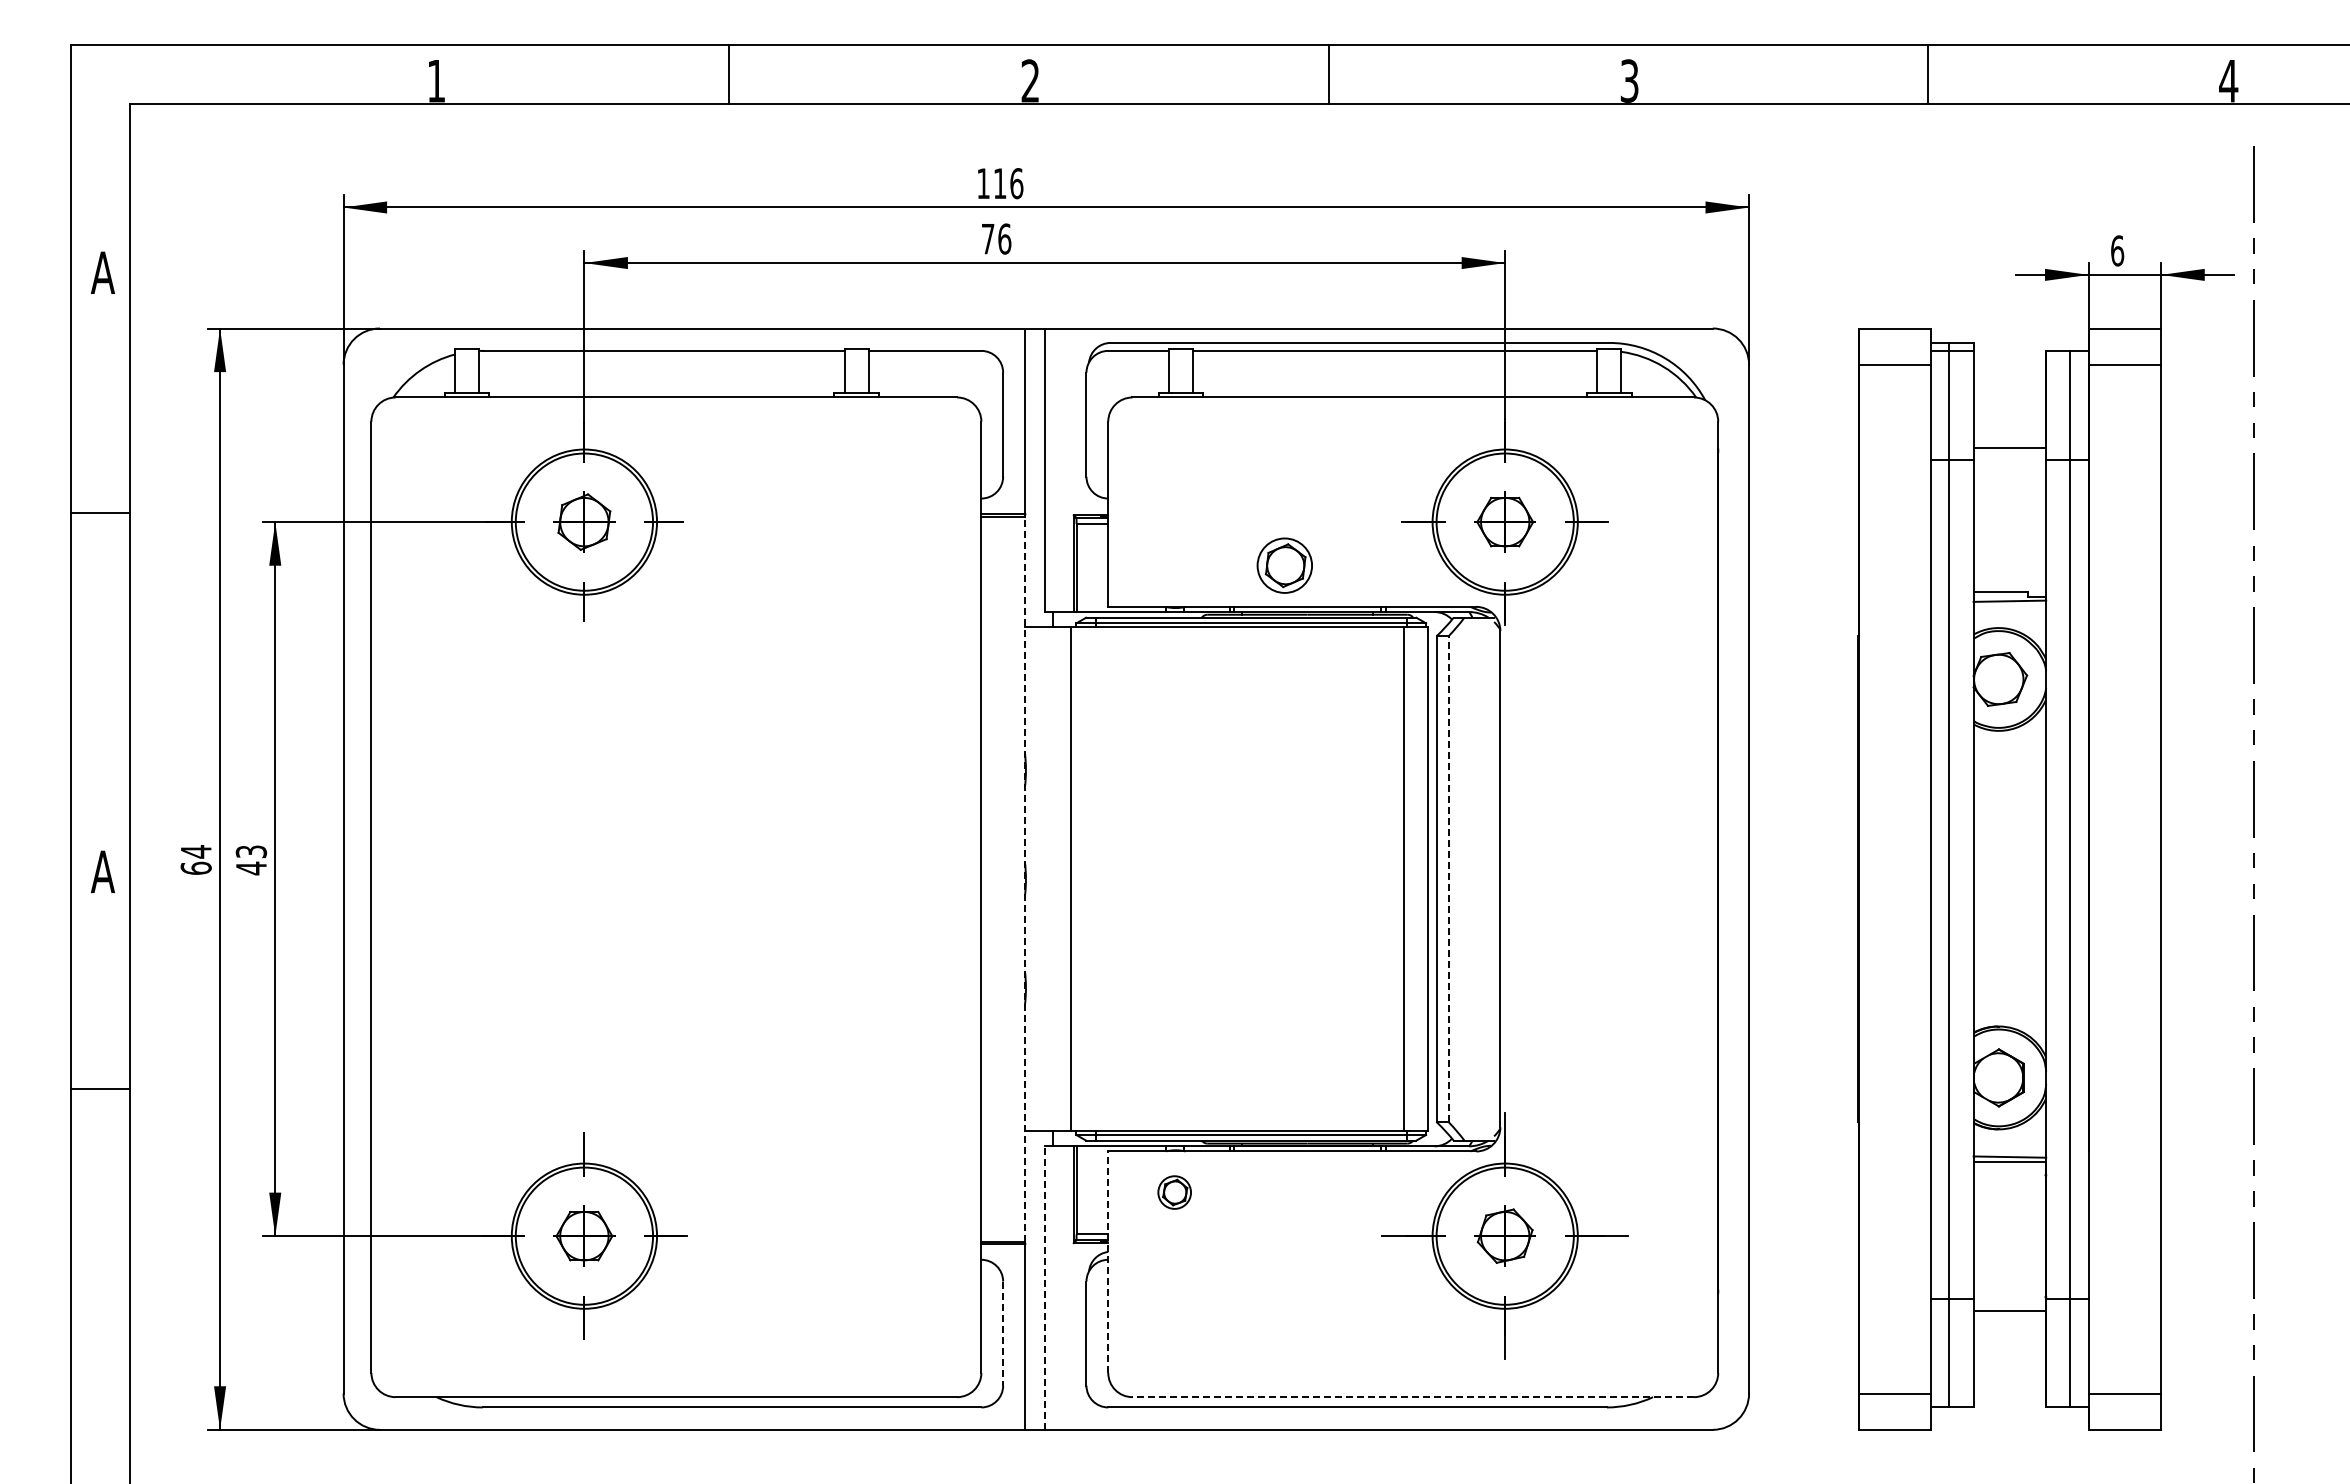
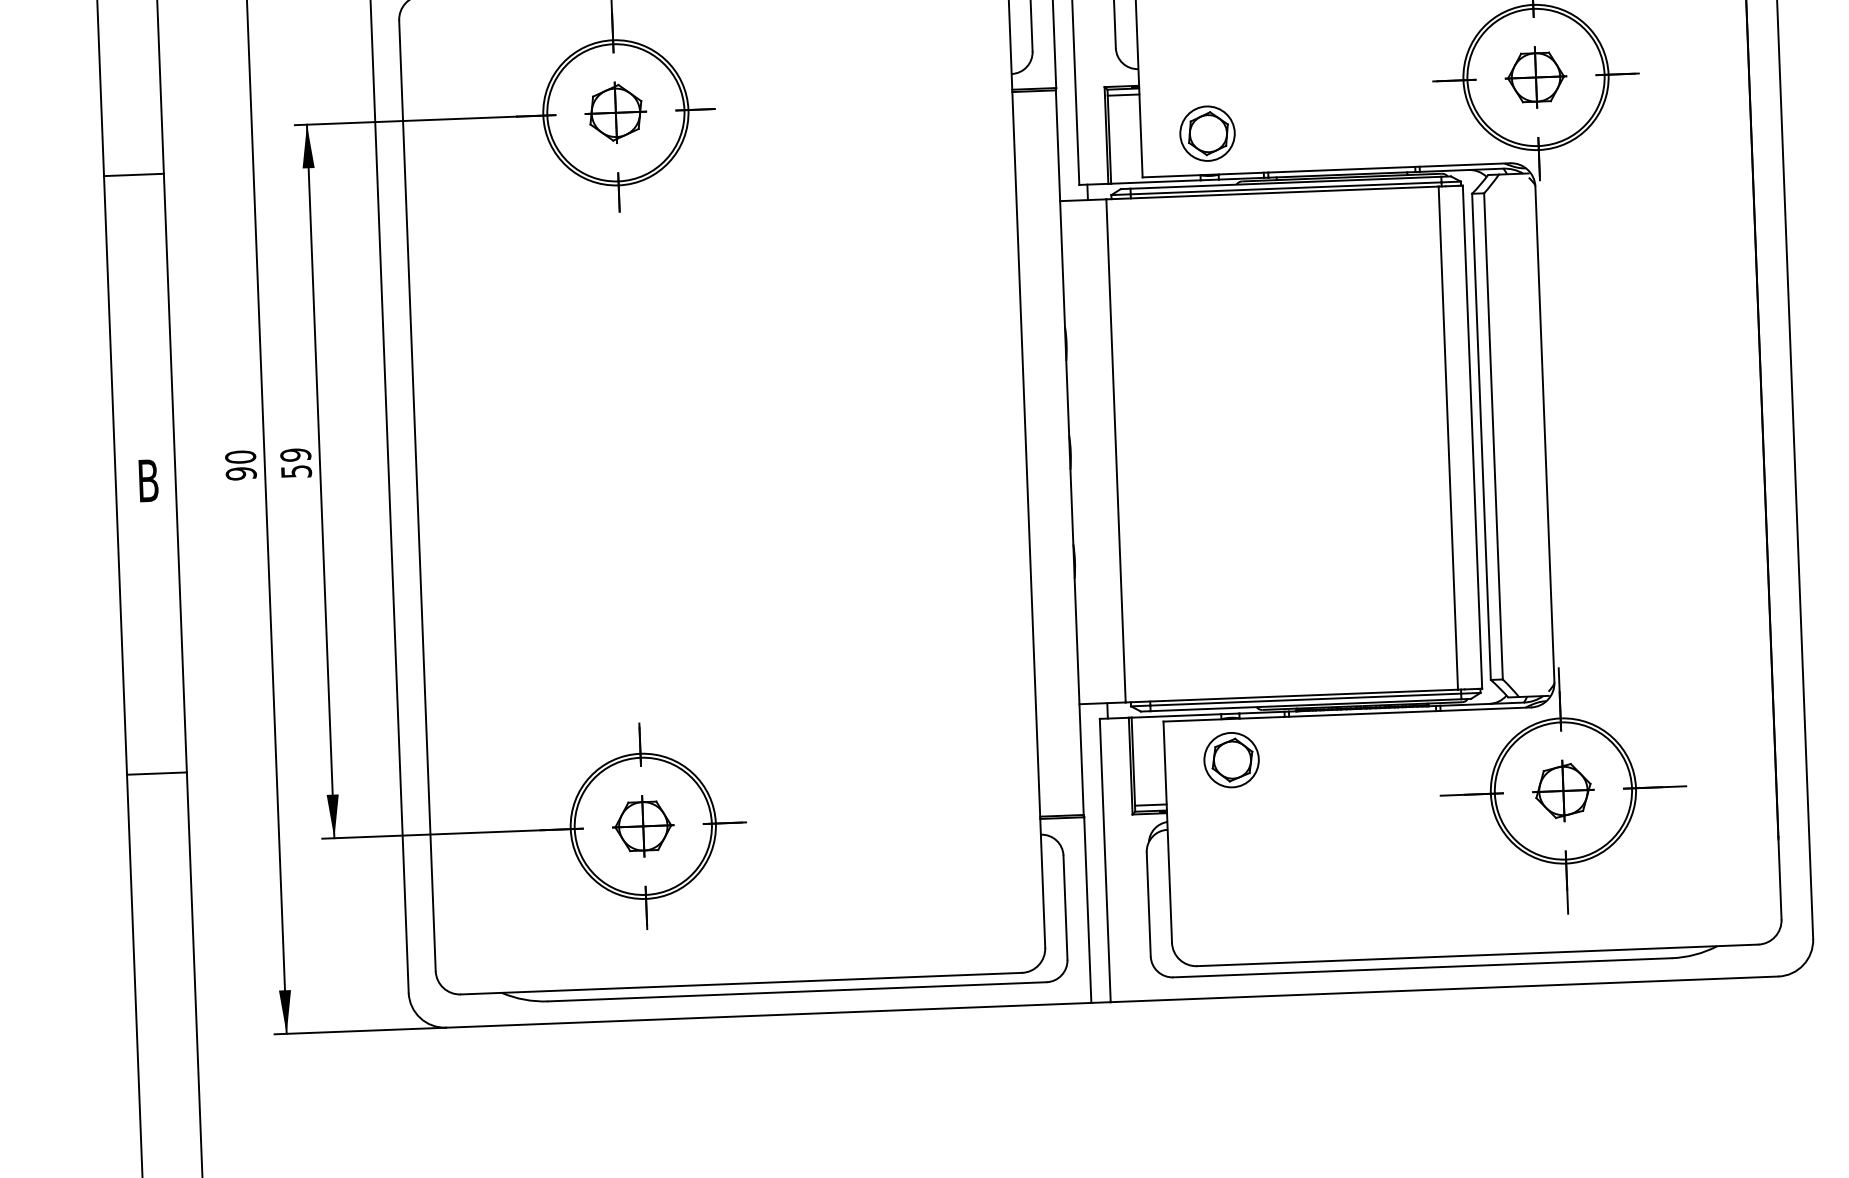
line: (100, 512) -> (134, 174), moved
part: (1284, 565) -> (1207, 133), moved
text: (195, 860) -> (240, 465), 64 -> 90
text: (251, 860) -> (296, 463), 43 -> 59
text: (102, 871) -> (147, 480), A -> B
line: (1448, 878) -> (1493, 435), dashed -> solid
line: (1024, 879) -> (1069, 453), dashed -> solid
line: (100, 1088) -> (156, 773), moved
part: (1174, 1192) -> (1231, 760), size x1.67
line: (1108, 1262) -> (1168, 832), dashed -> solid
line: (1044, 1288) -> (1105, 860), dashed -> solid
line: (1003, 1334) -> (1065, 908), dashed -> solid
line: (1413, 1397) -> (1477, 955), dashed -> solid

